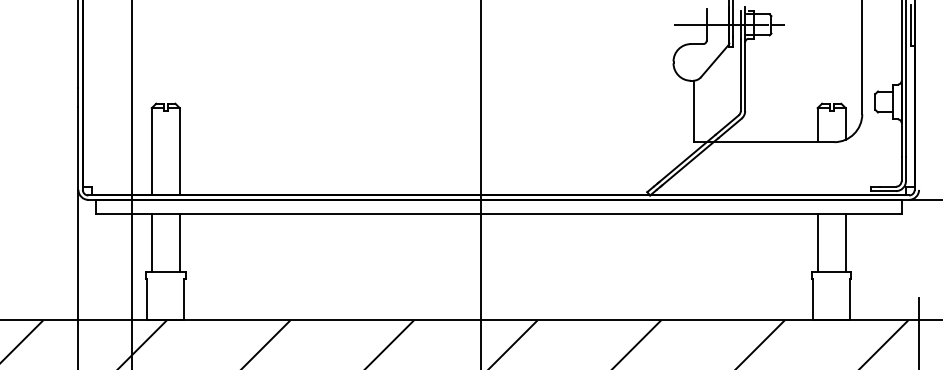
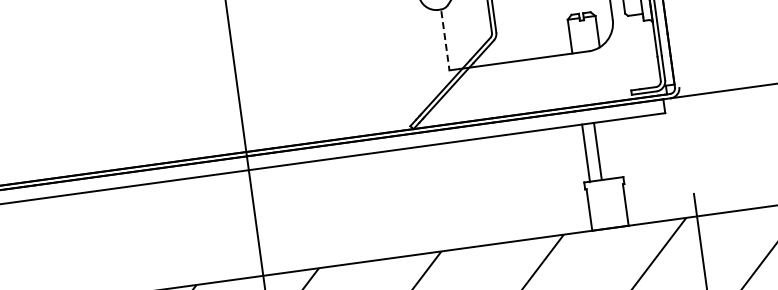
line: (693, 112) -> (445, 40), solid -> dashed
line: (845, 242) -> (597, 151), moved

